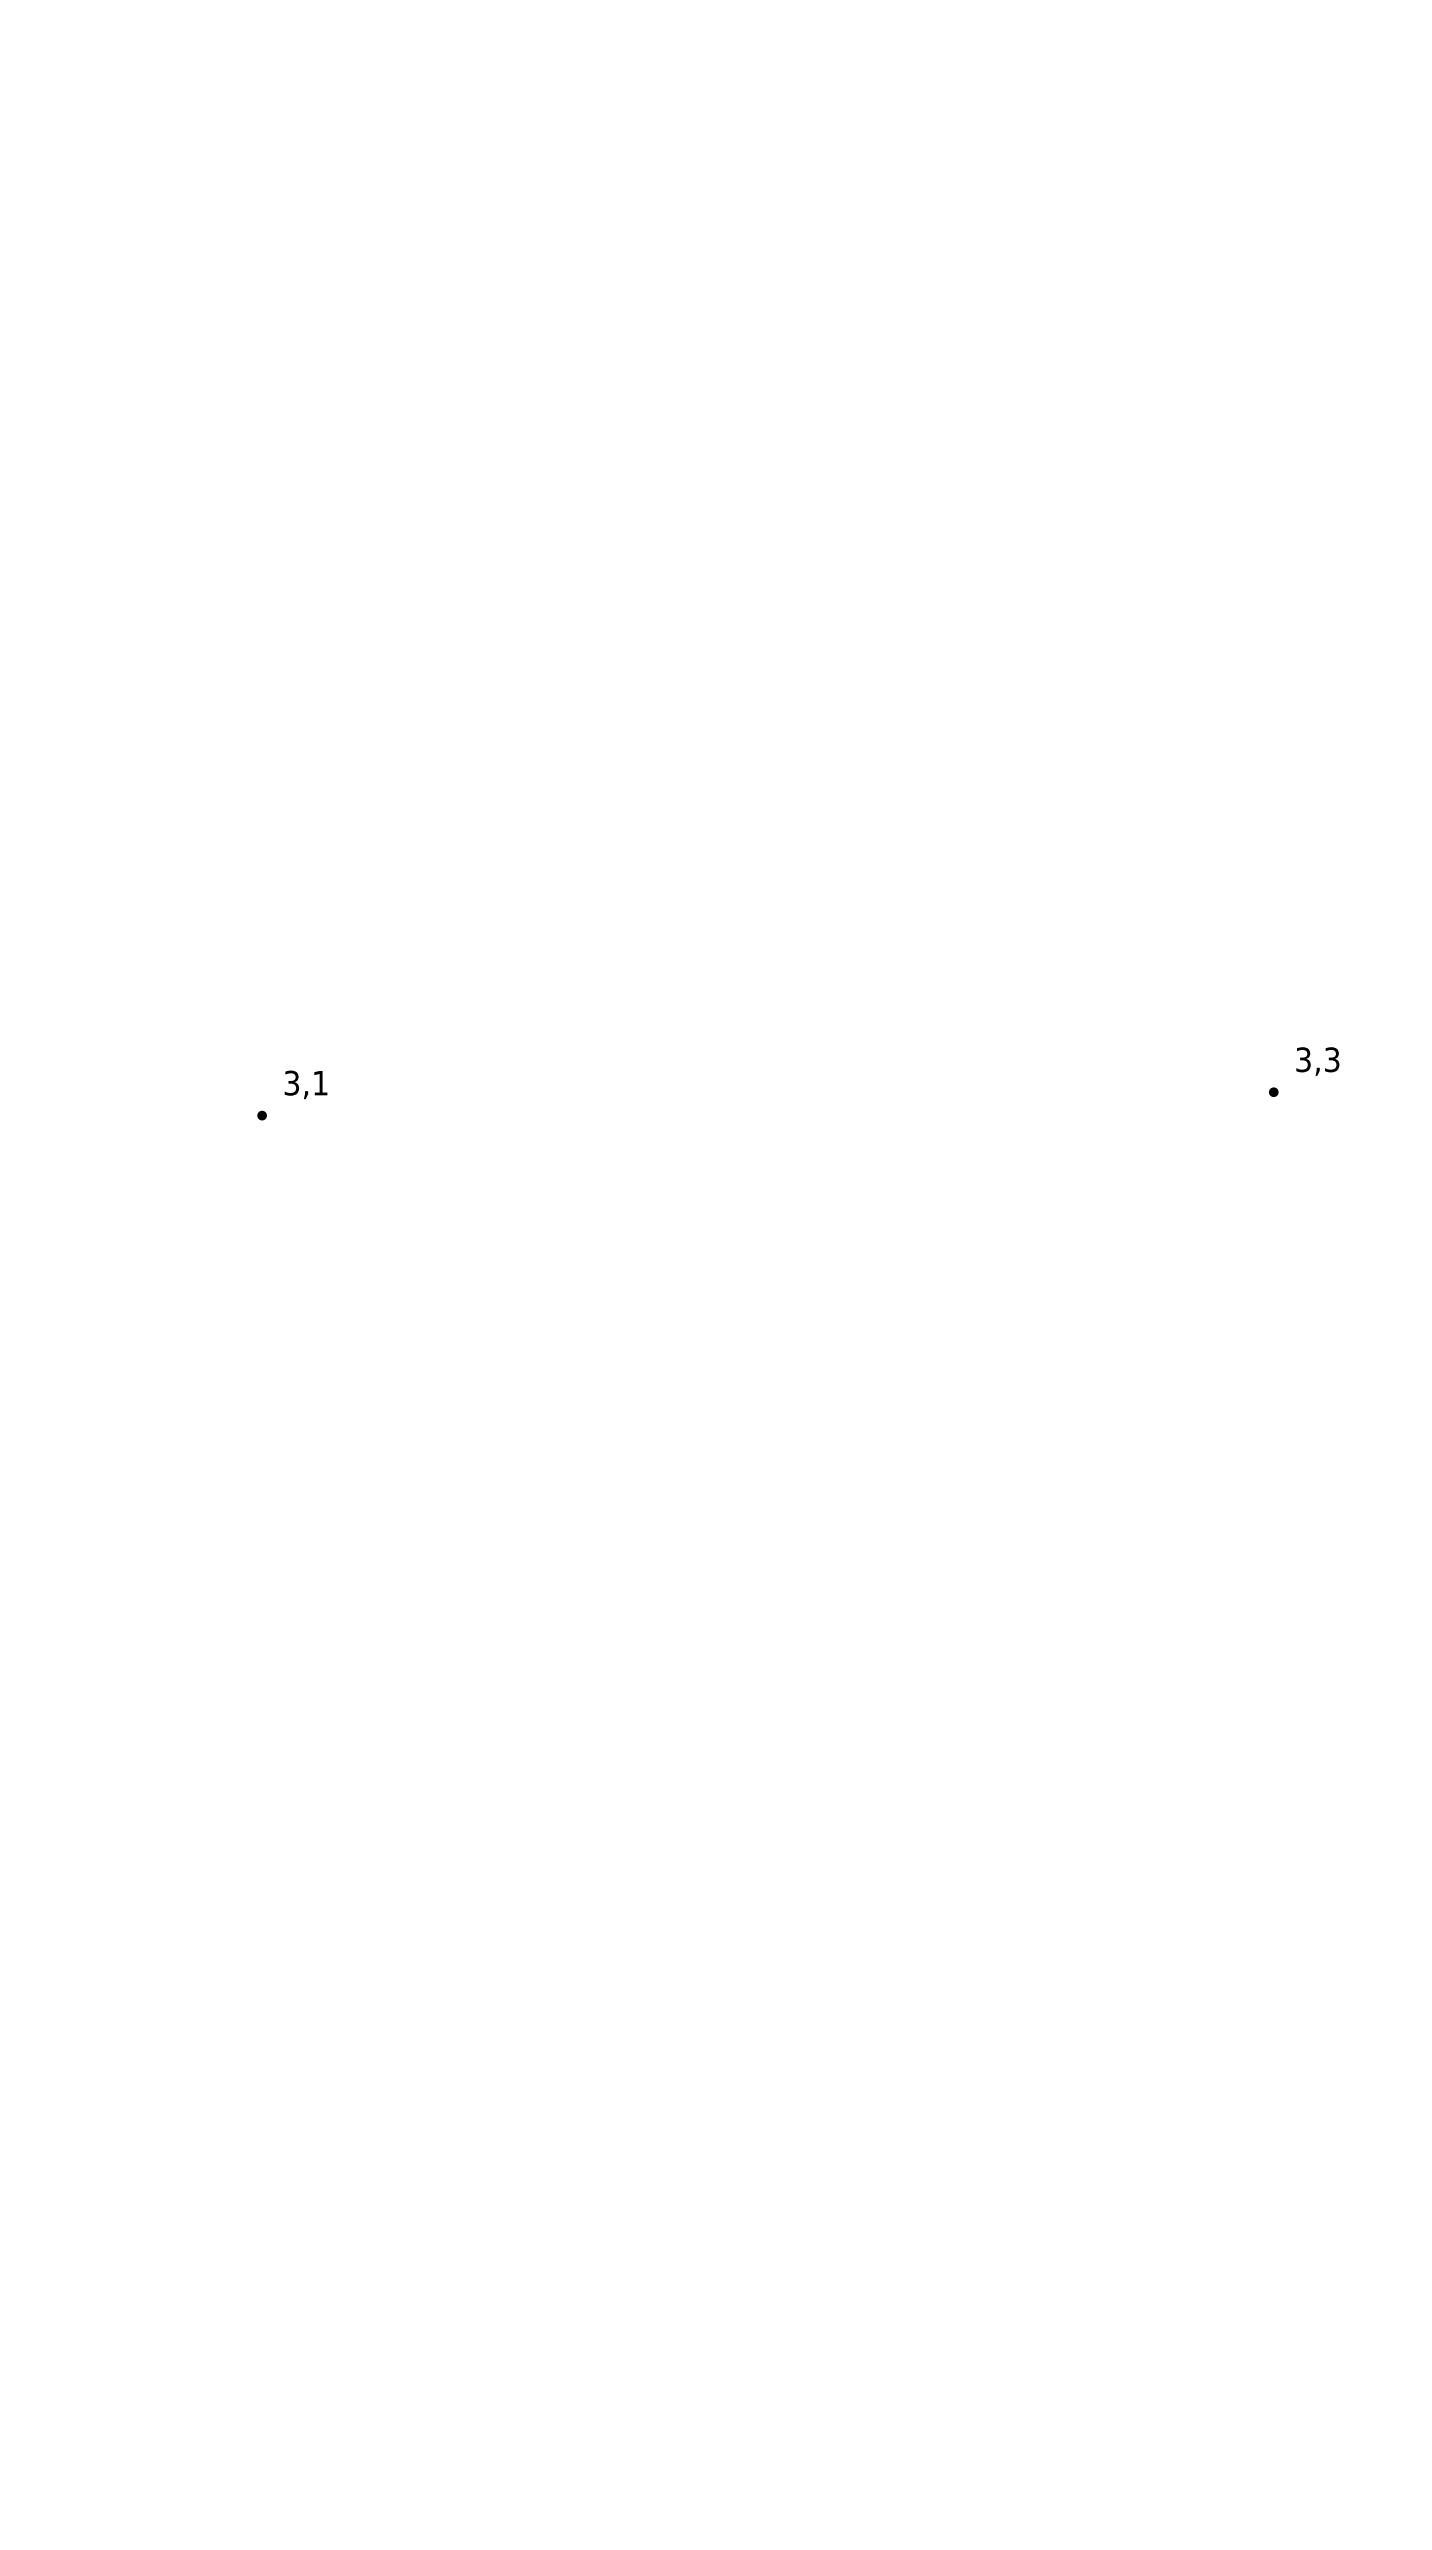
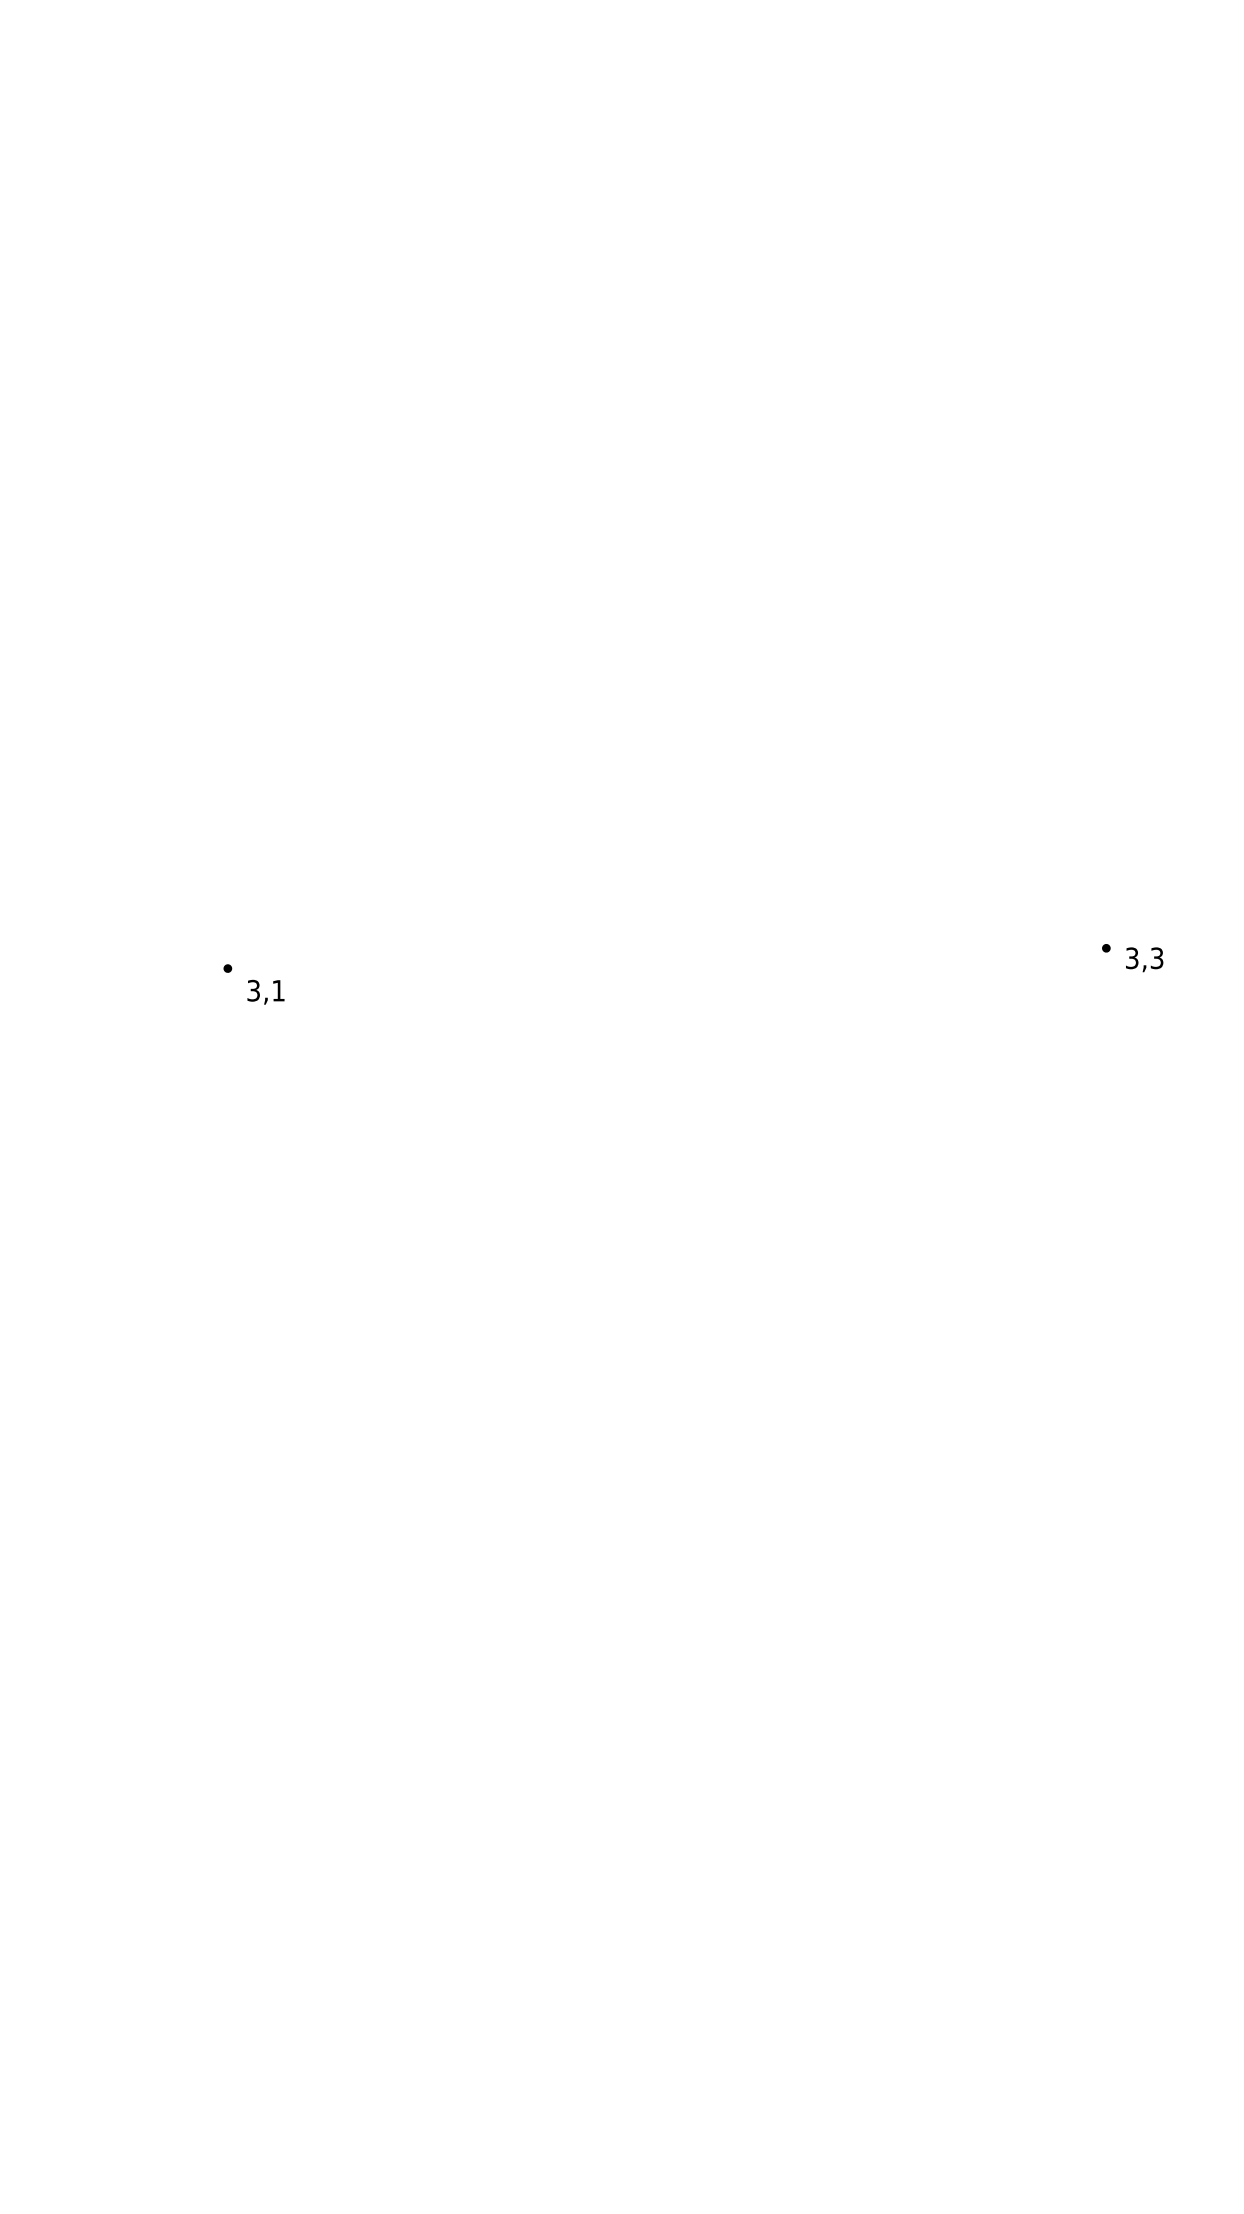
text: (1317, 1061) -> (1144, 959), moved
text: (305, 1084) -> (265, 991), moved

